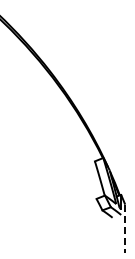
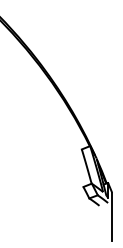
line: (125, 229) -> (112, 217), dashed -> solid

